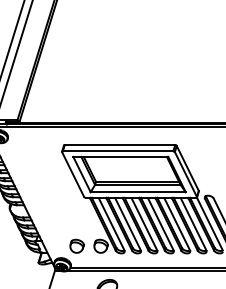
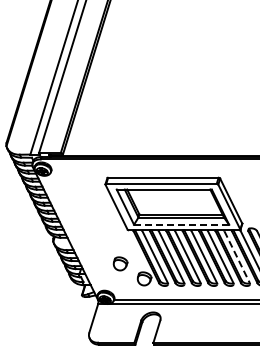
line: (138, 191) -> (181, 224), solid -> dashed
line: (194, 224) -> (237, 257), solid -> dashed
part: (77, 245) -> (120, 263), moved

